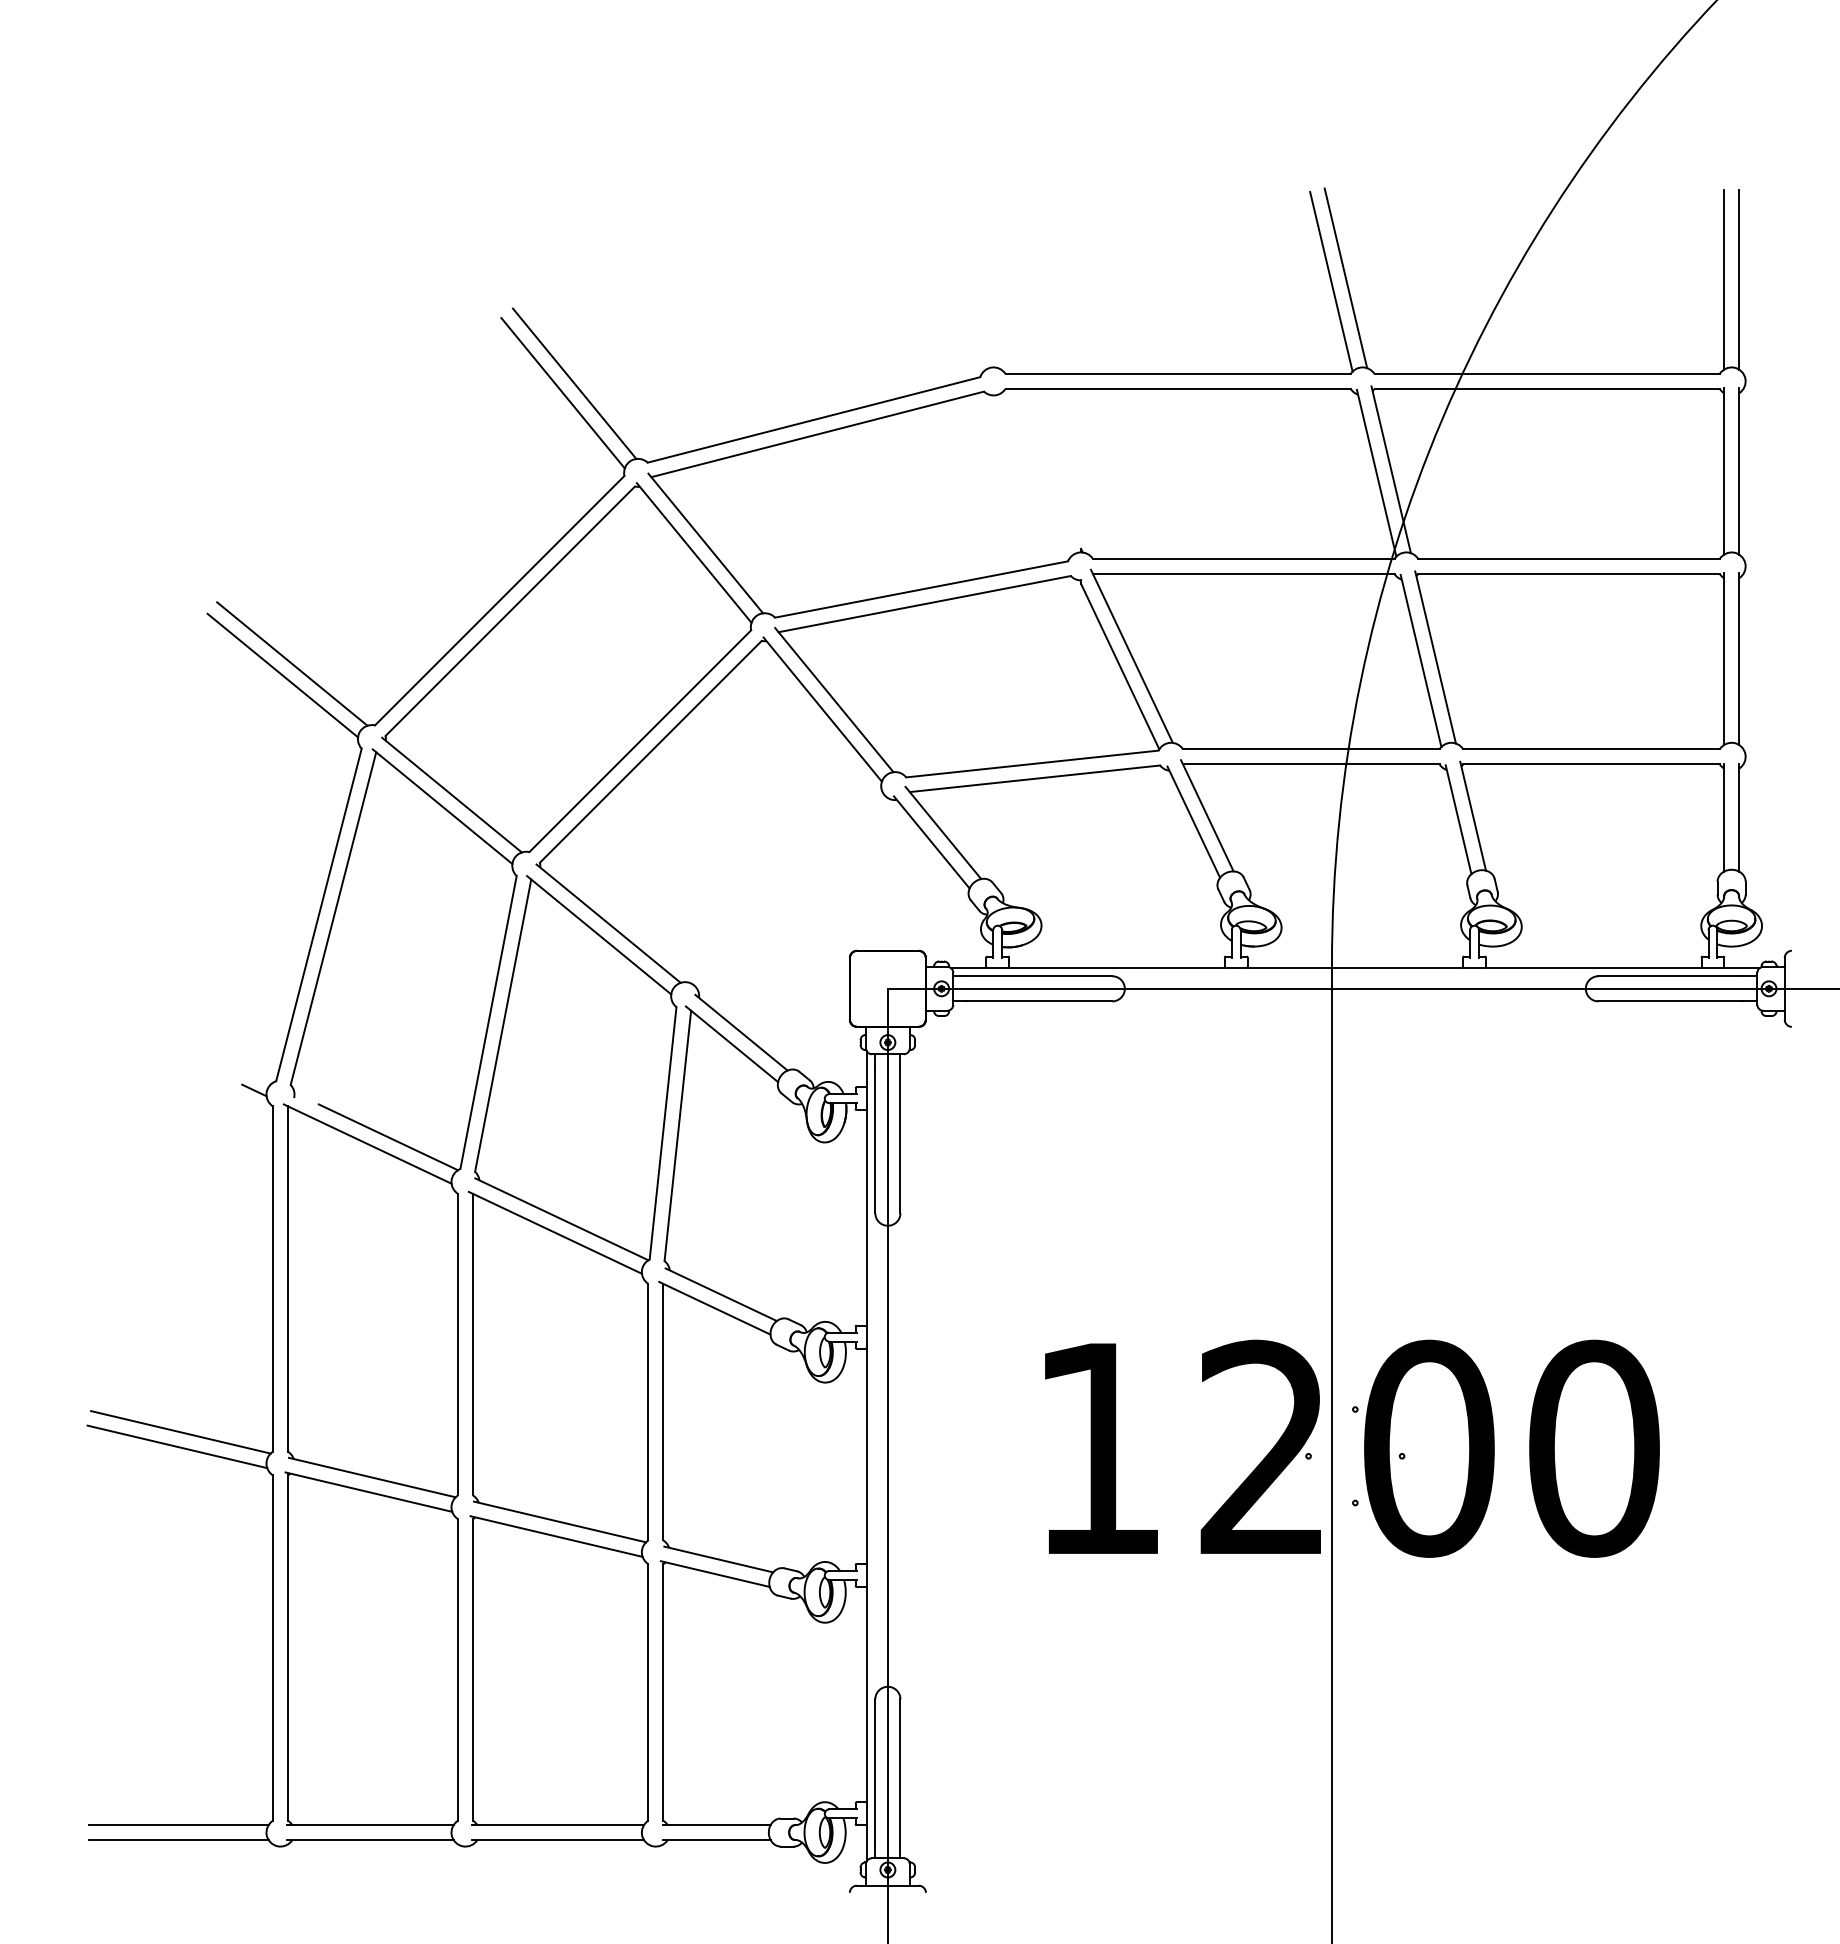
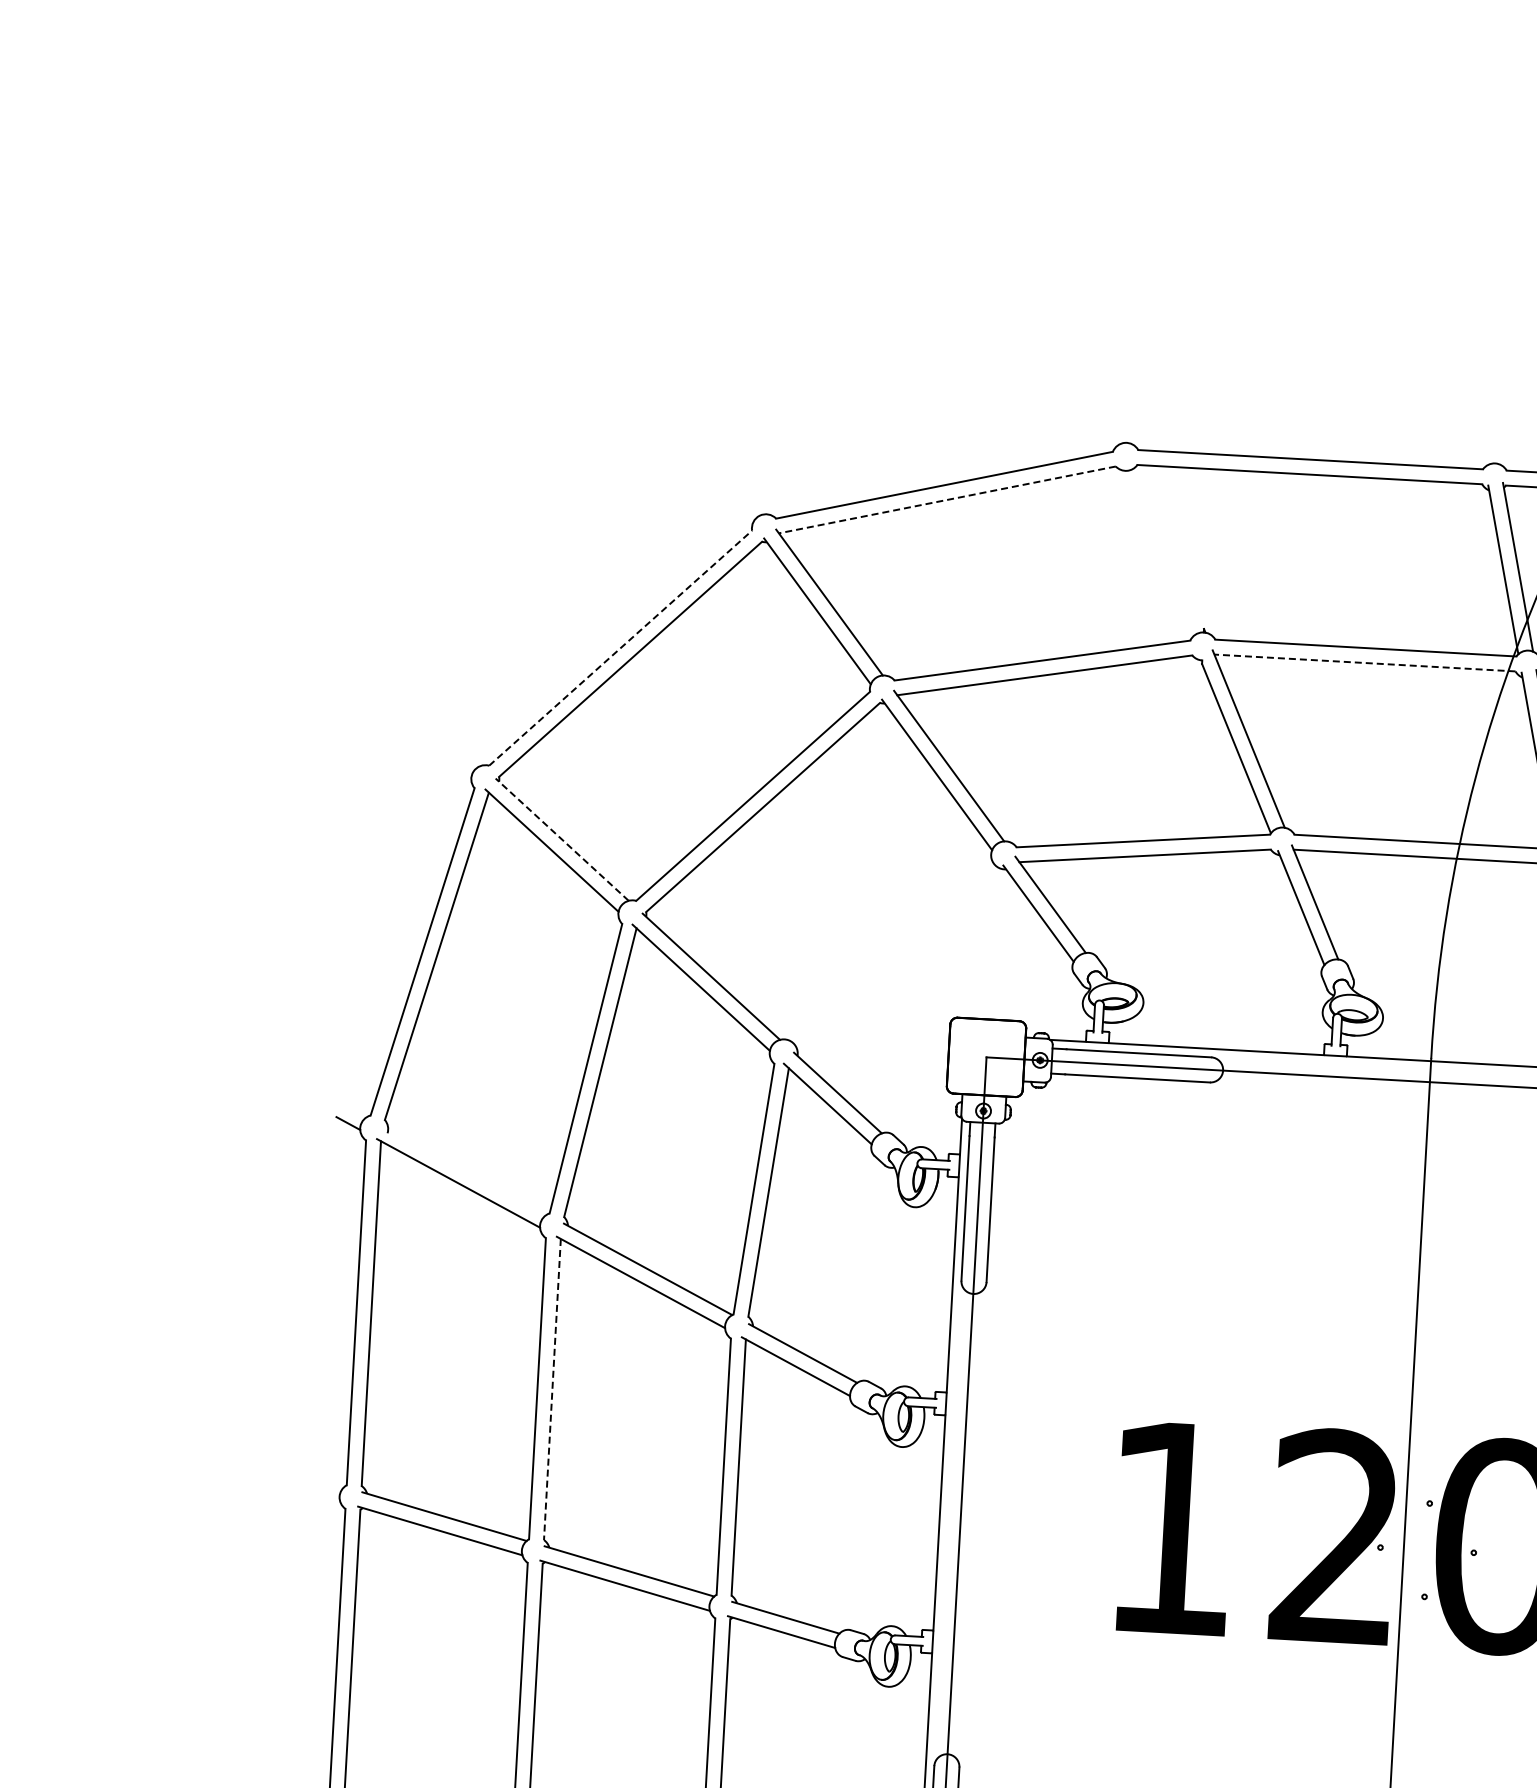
line: (1345, 278) -> (1483, 373), removed
line: (1331, 281) -> (1468, 375), removed
line: (574, 383) -> (707, 435), removed
line: (562, 393) -> (694, 444), removed
line: (817, 434) -> (947, 500), solid -> dashed
line: (1243, 573) -> (1364, 662), solid -> dashed
line: (500, 600) -> (621, 648), solid -> dashed
line: (292, 663) -> (410, 699), removed
line: (282, 675) -> (399, 710), removed
line: (451, 794) -> (561, 839), solid -> dashed
line: (387, 1137) -> (478, 1177), removed
line: (473, 1344) -> (552, 1389), solid -> dashed
line: (180, 1432) -> (255, 1460), removed
line: (177, 1446) -> (251, 1474), removed

